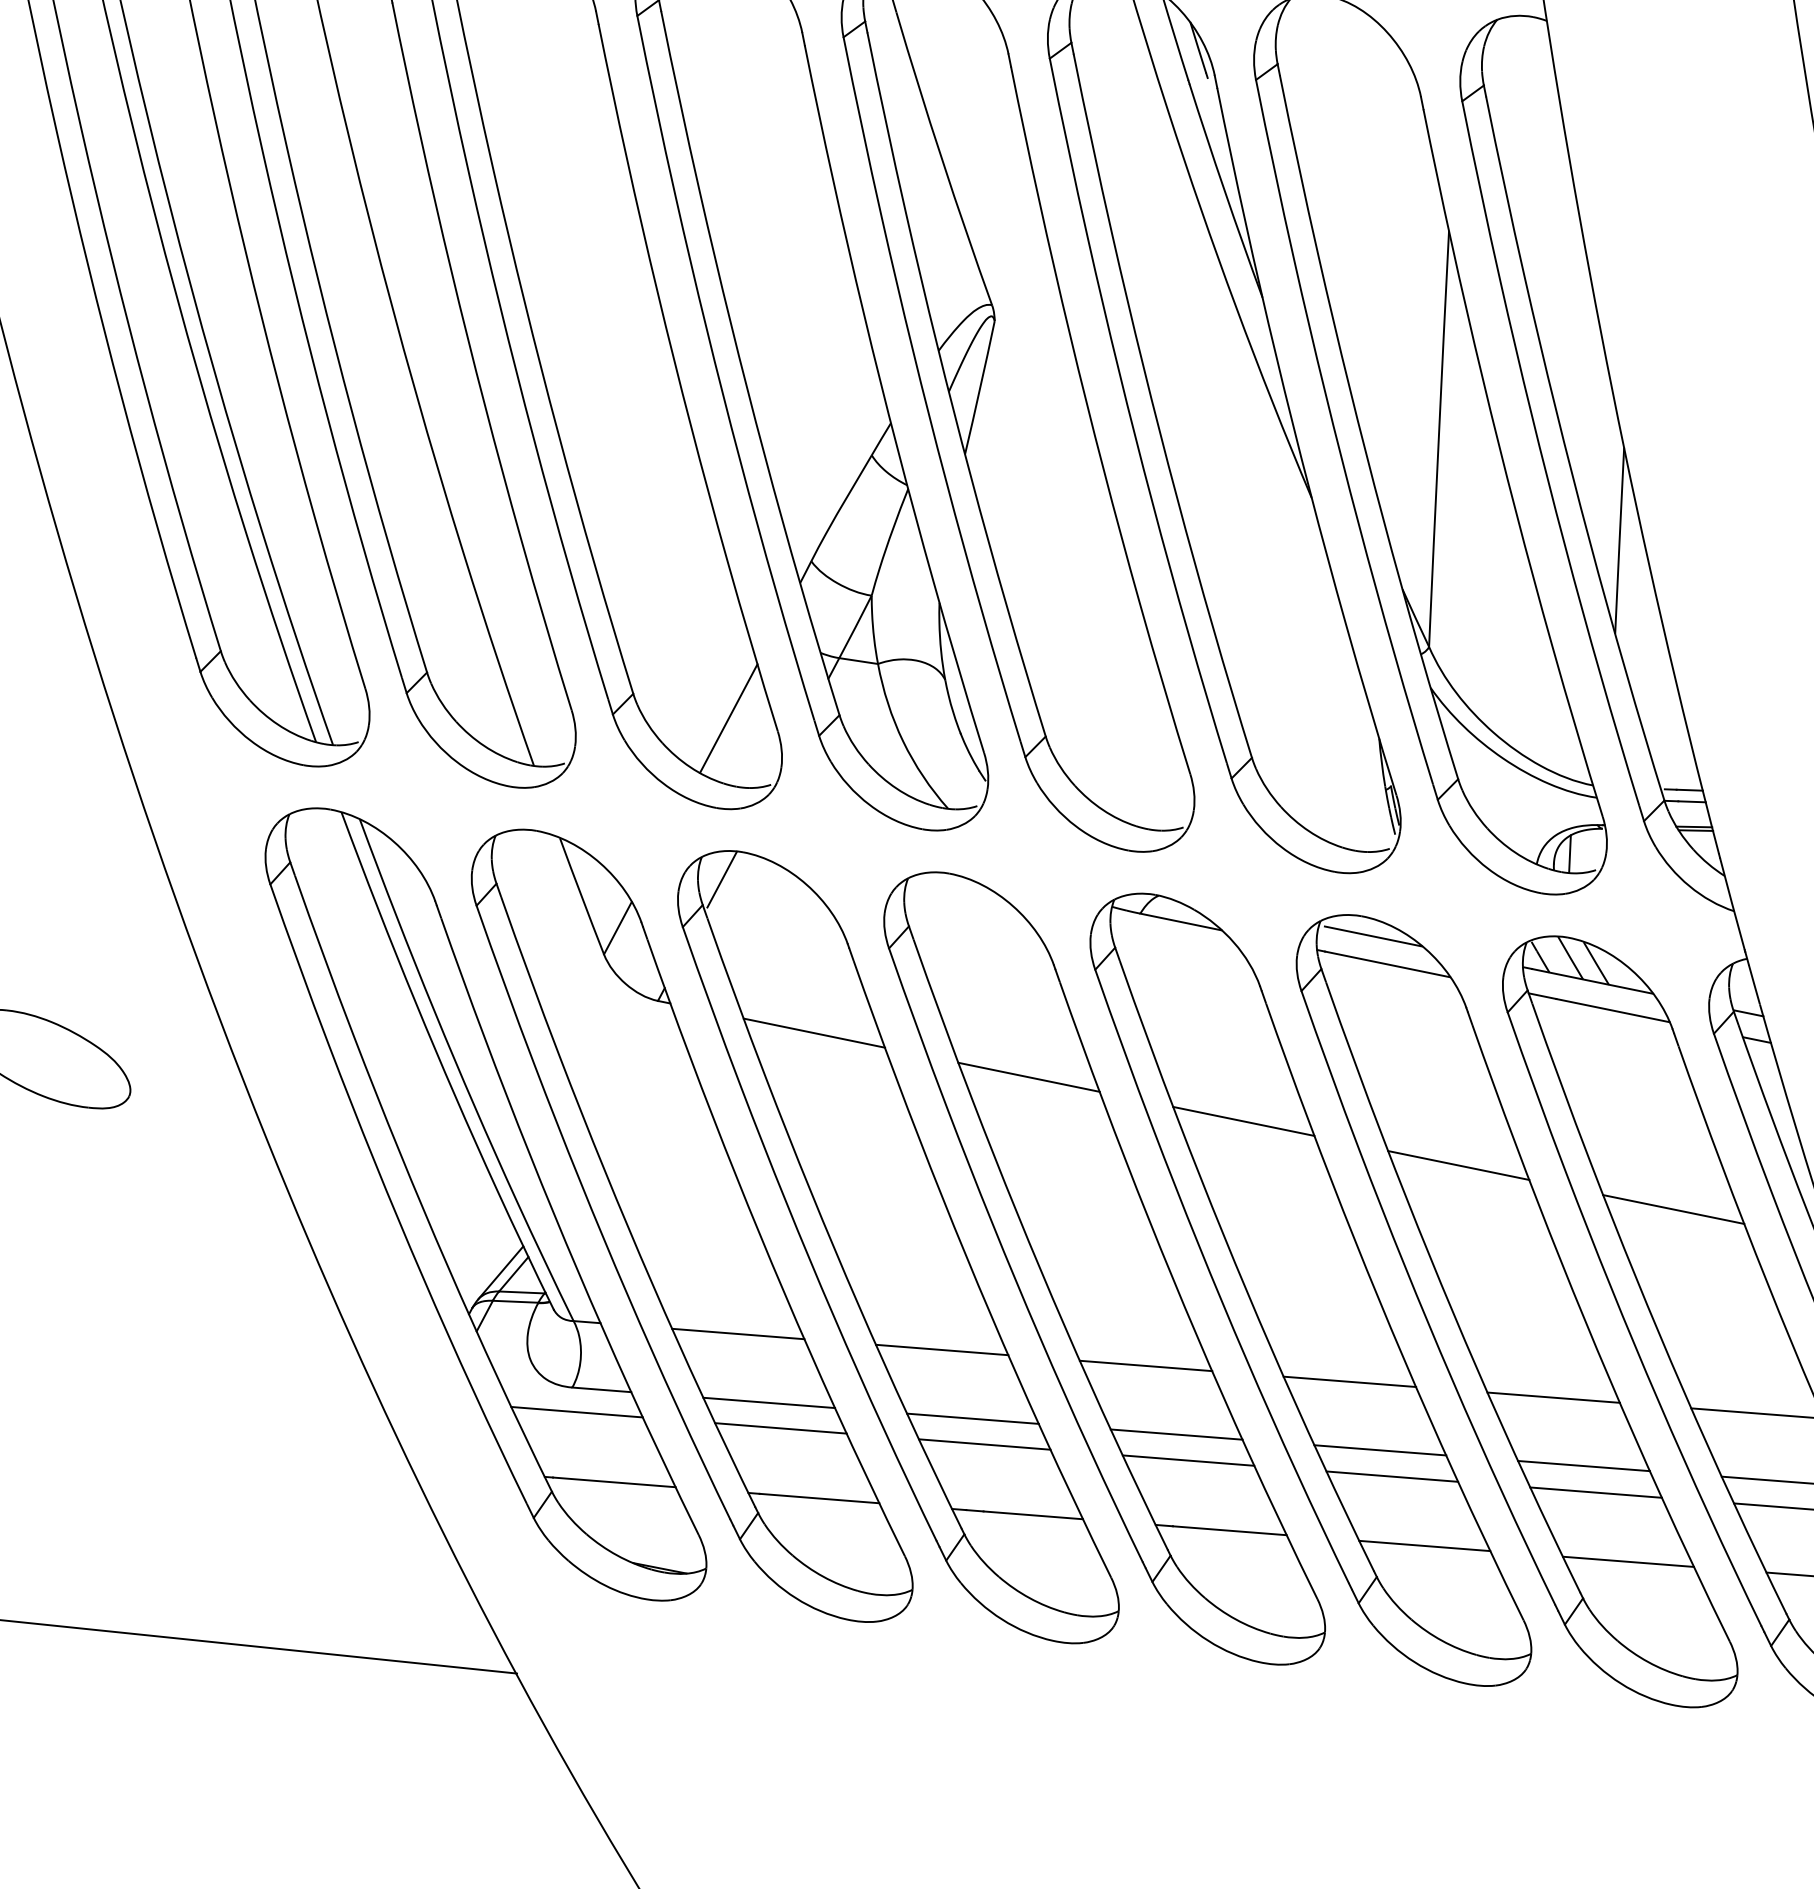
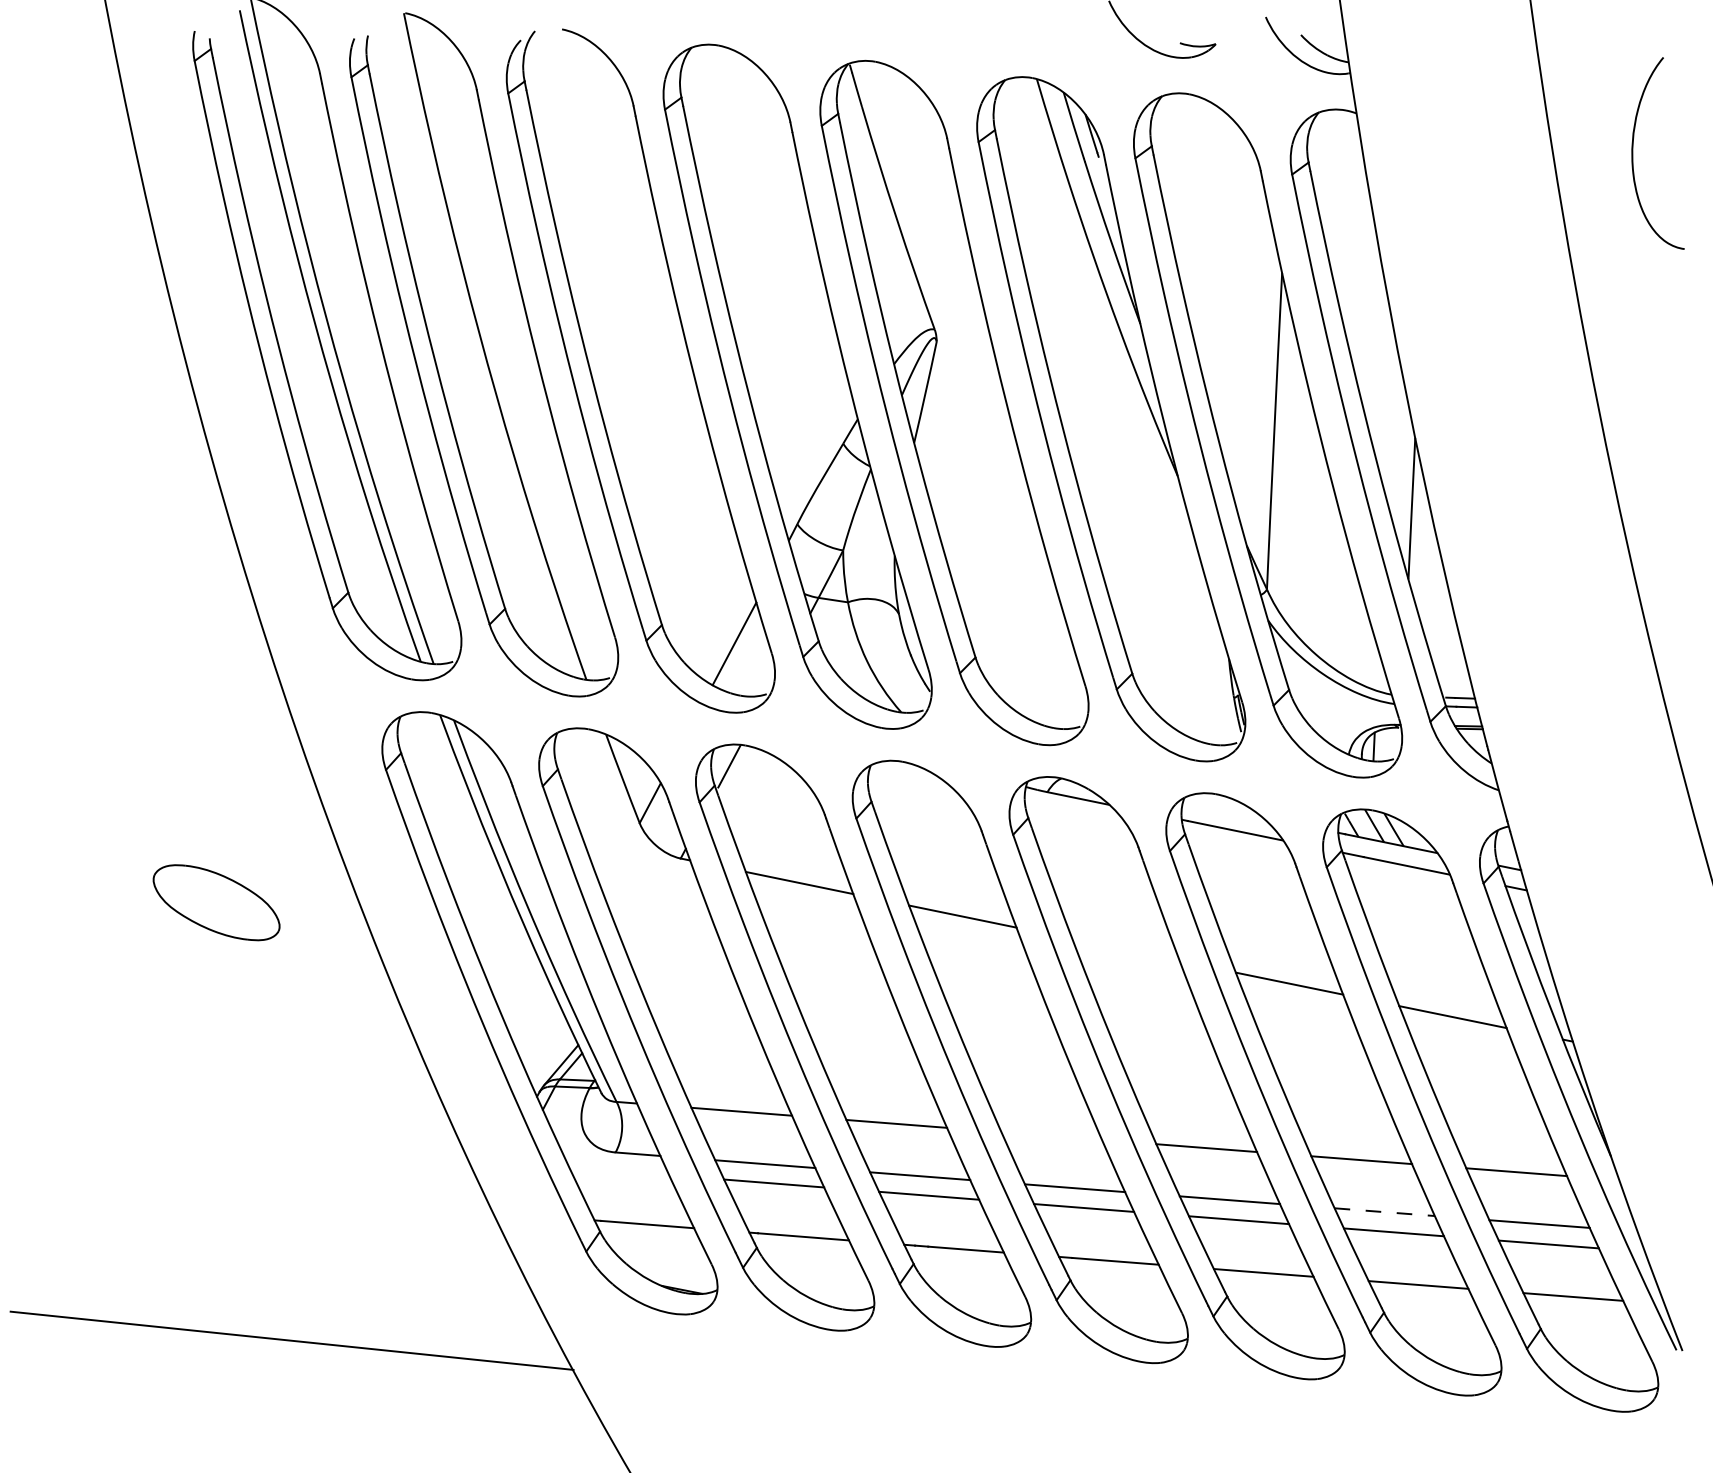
line: (1373, 936) -> (1224, 809), removed
line: (1243, 1121) -> (1125, 950), removed
line: (1145, 1365) -> (1051, 1135), removed
line: (577, 1412) -> (619, 1171), removed
line: (1584, 1466) -> (1385, 1212), solid -> dashed

